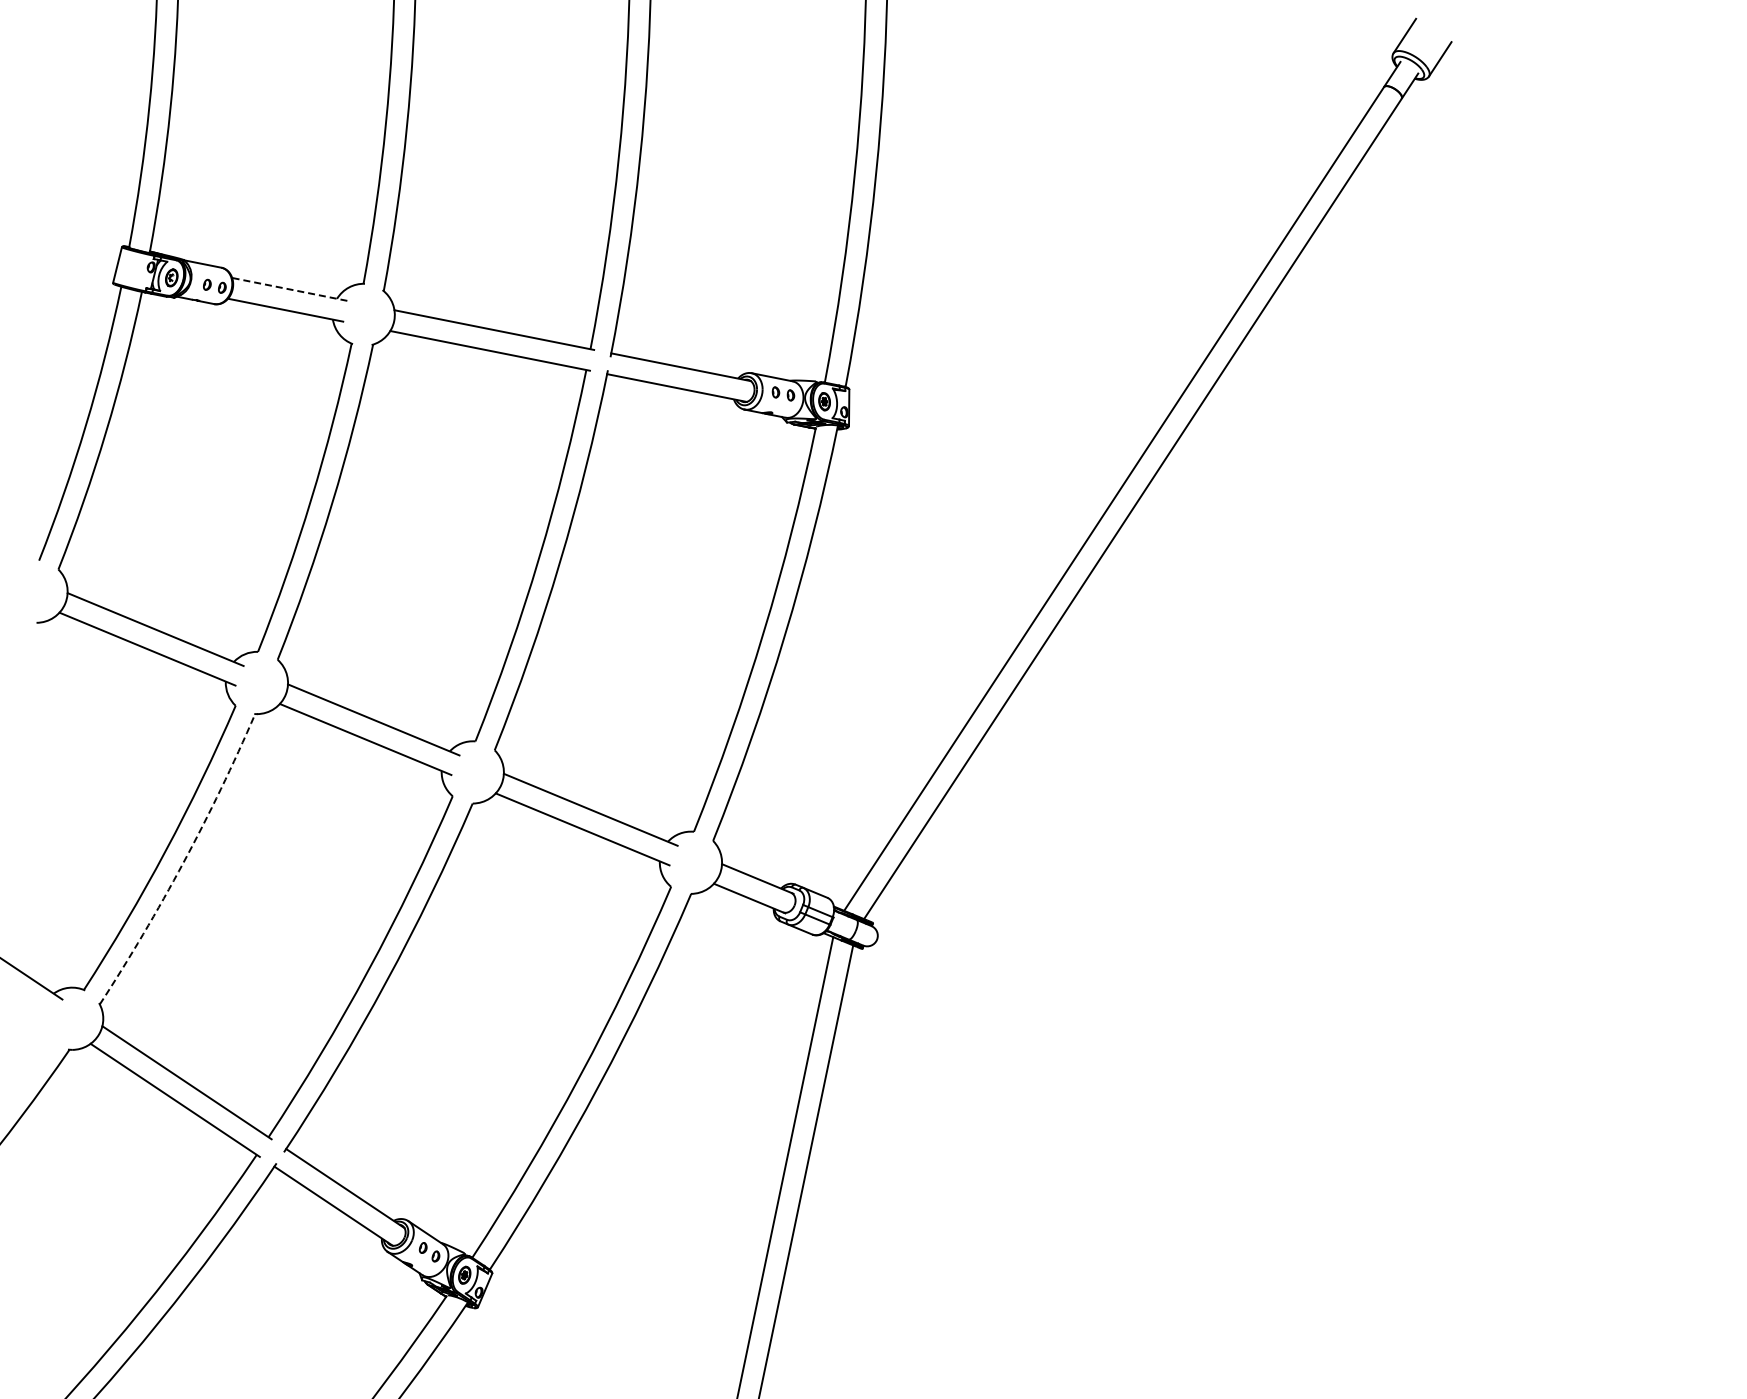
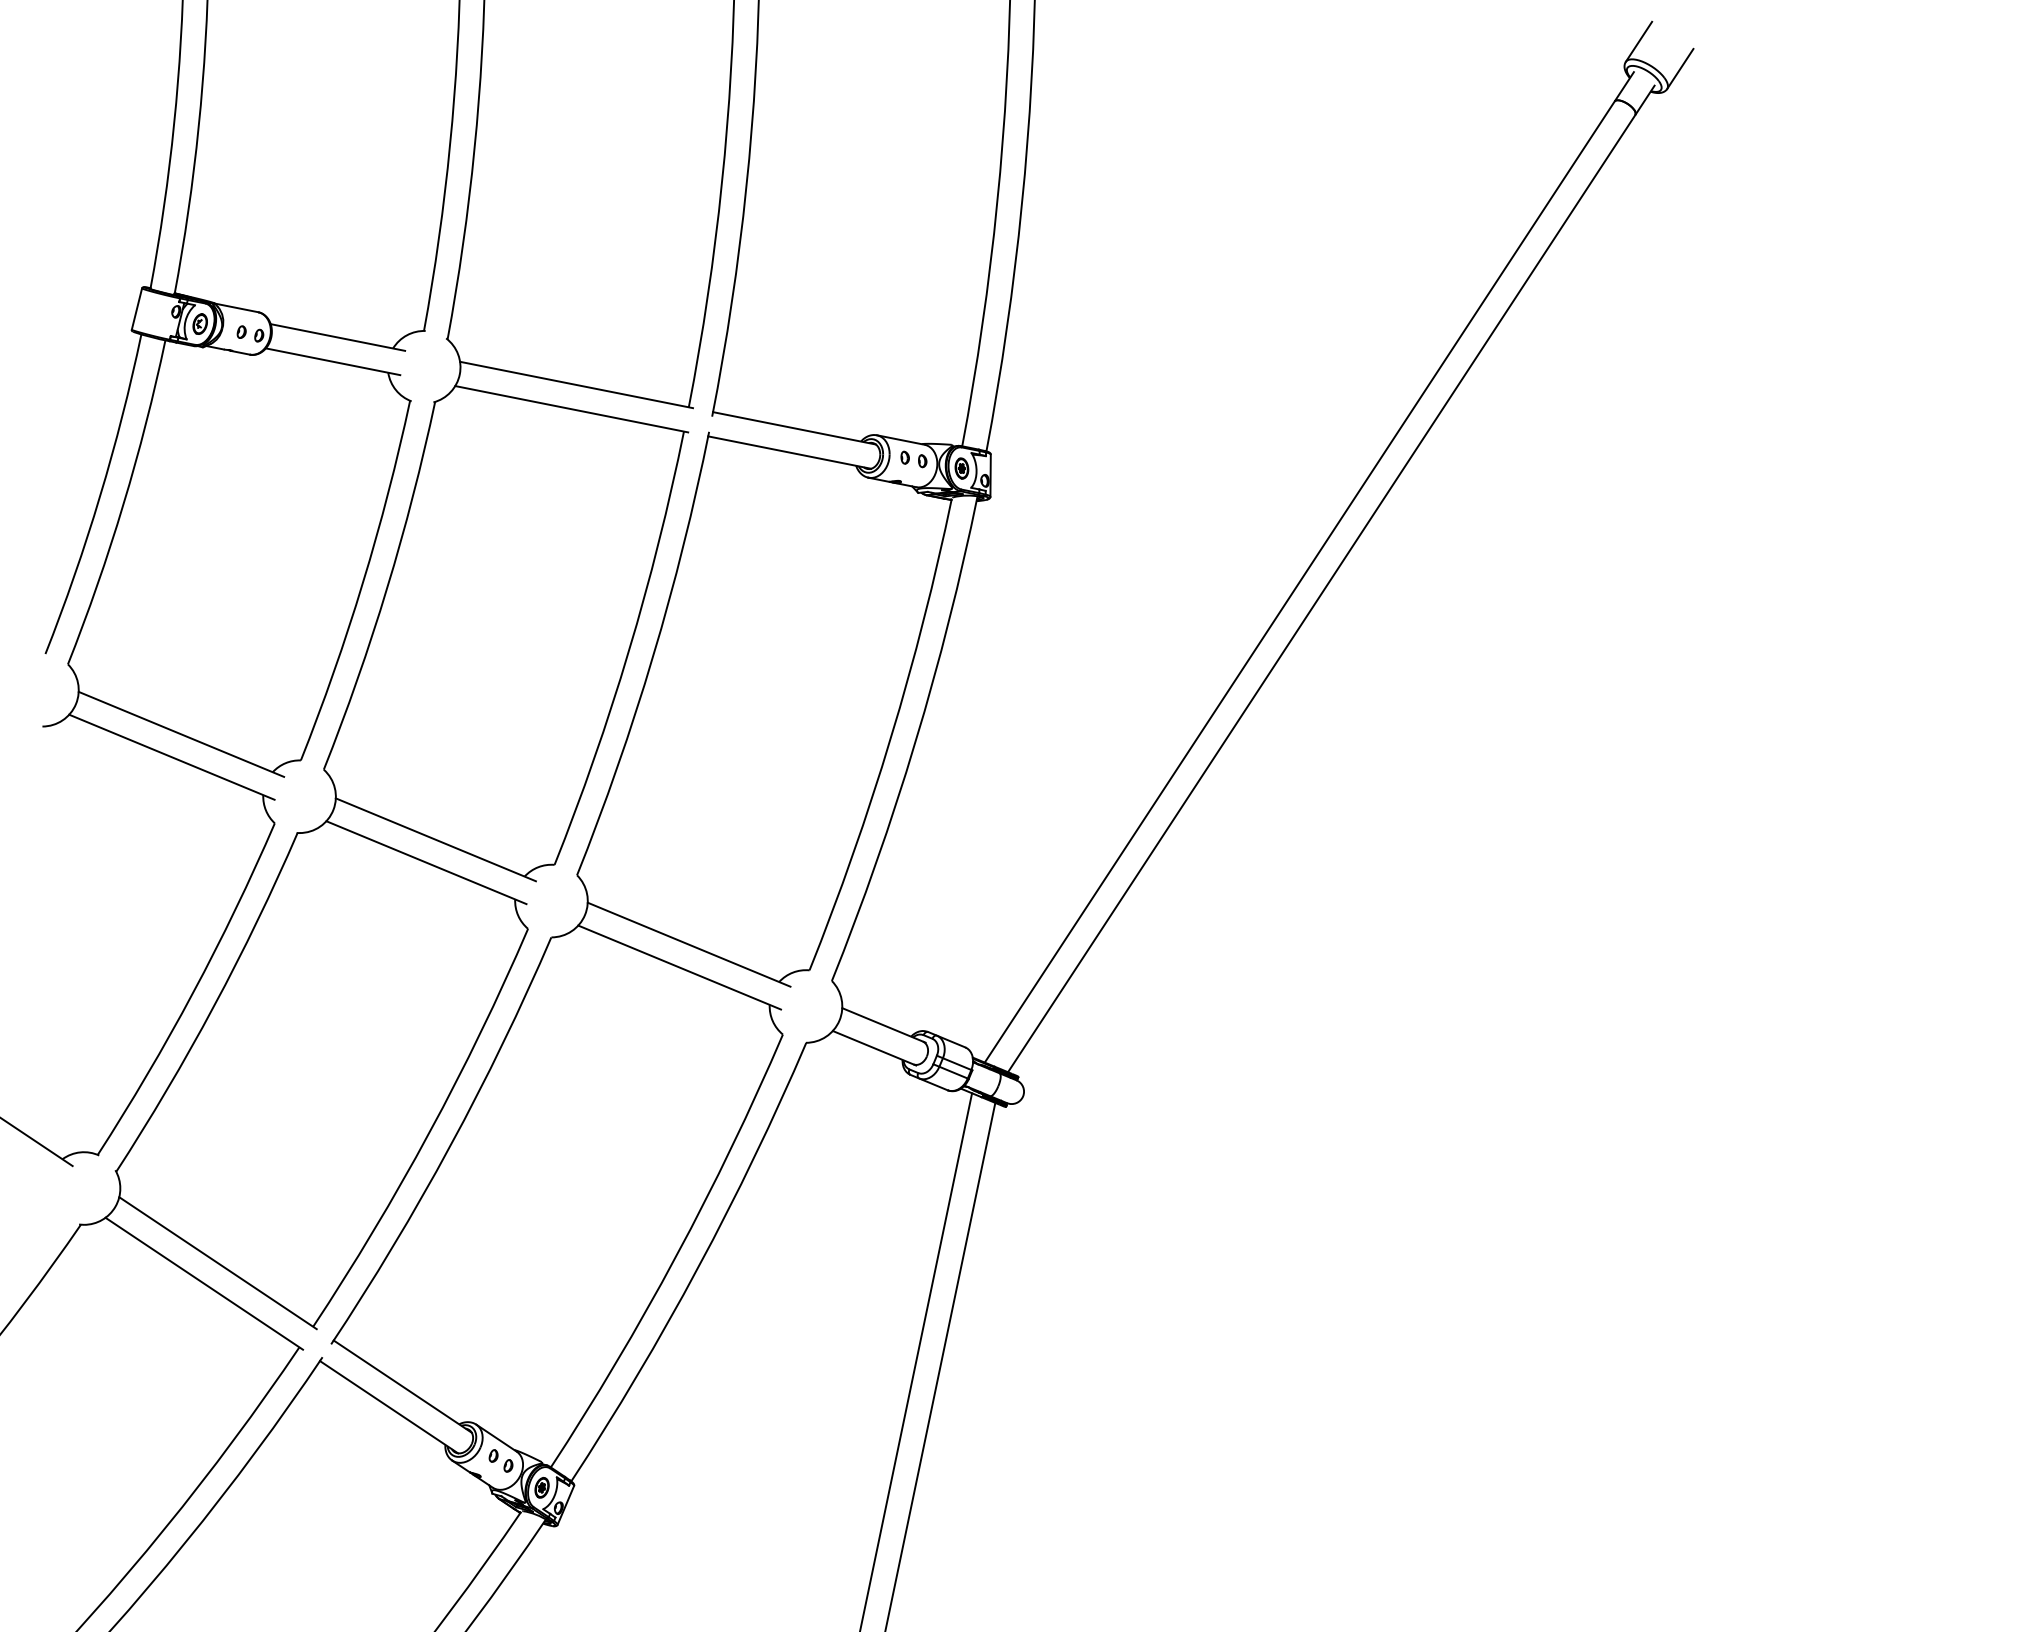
line: (289, 289) -> (337, 337), dashed -> solid
arc: (183, 862) -> (213, 1006), dashed -> solid

